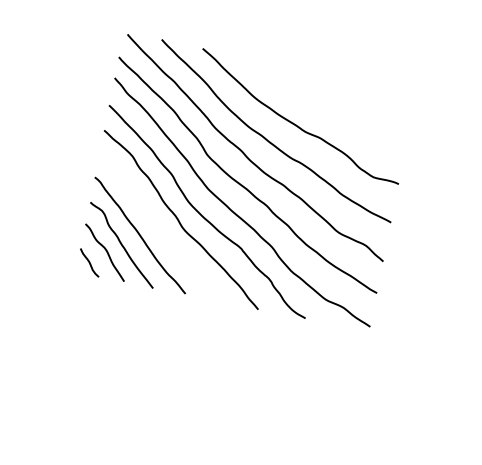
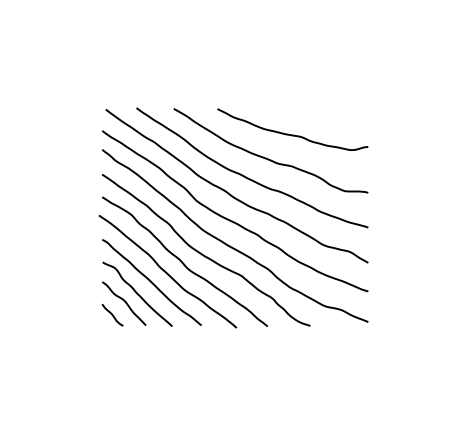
curve: (328, 103) -> (292, 134), added
curve: (158, 226) -> (166, 271), added

